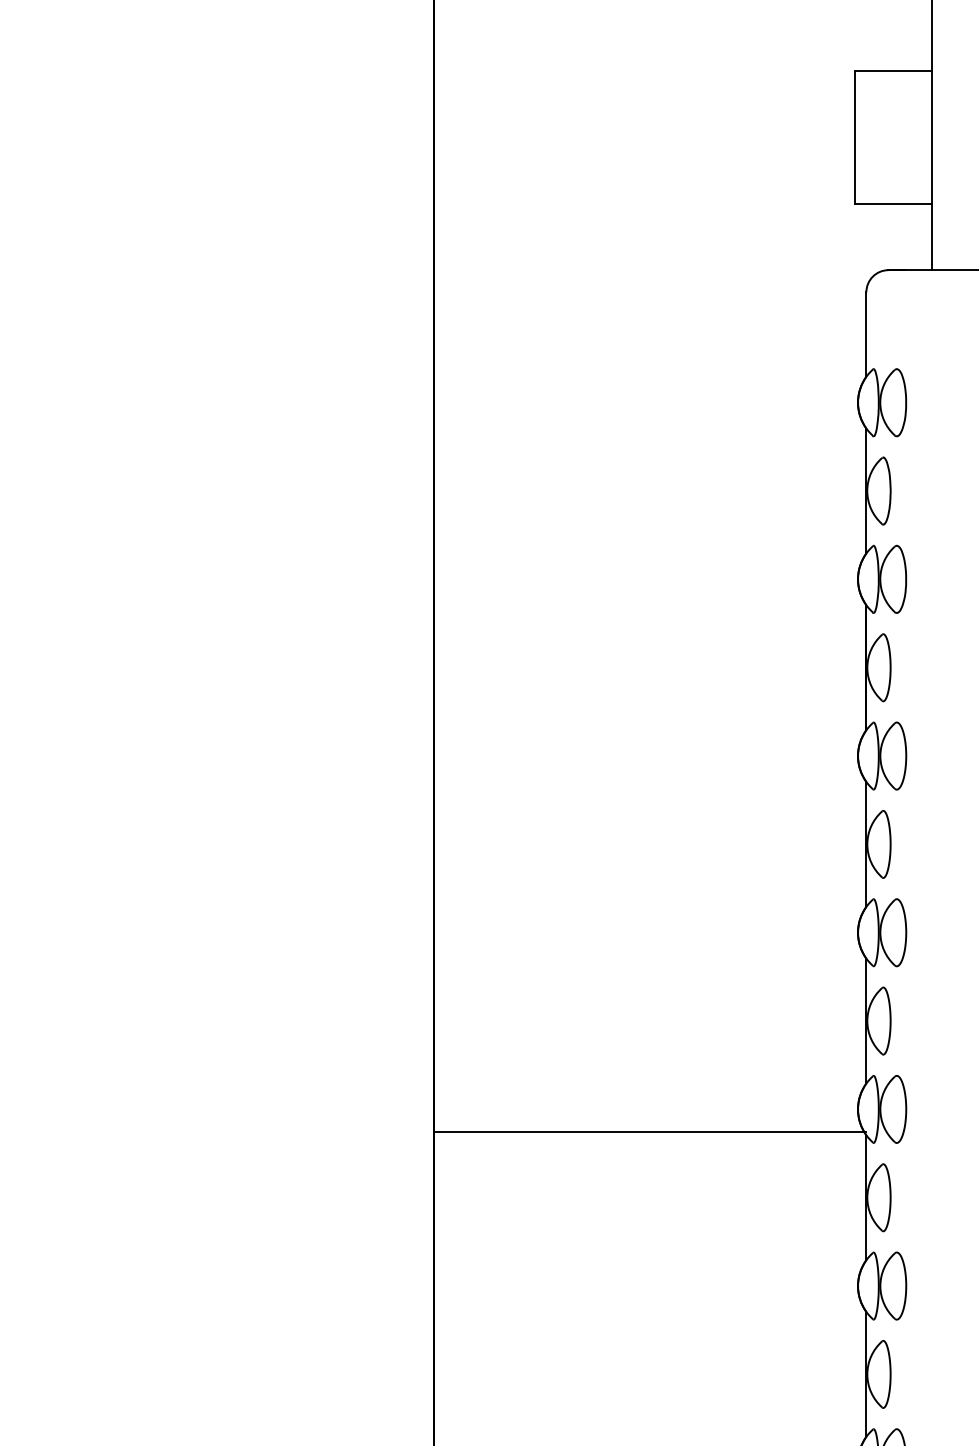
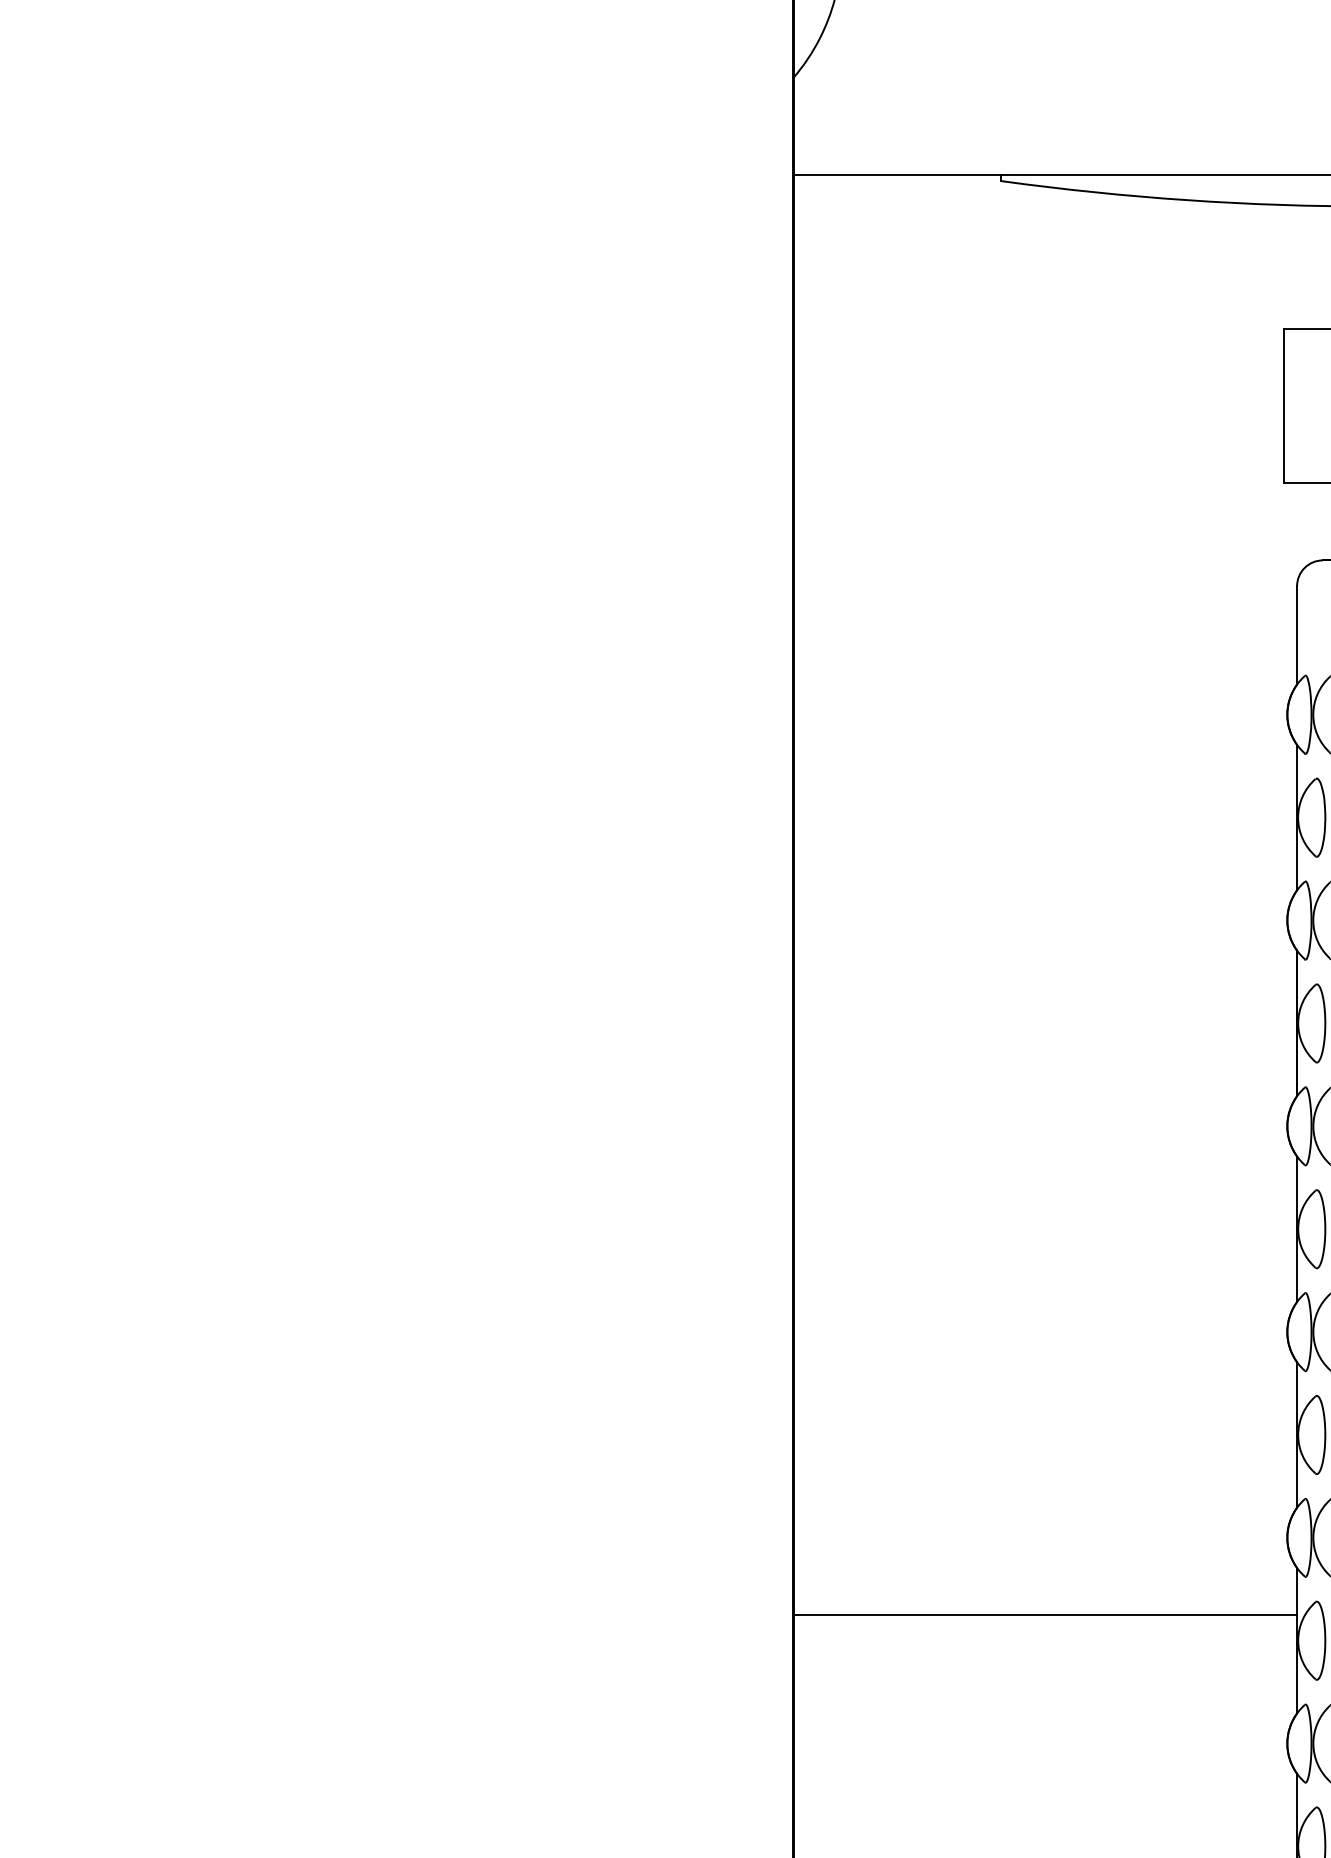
line: (650, 1132) -> (1045, 1615), moved

